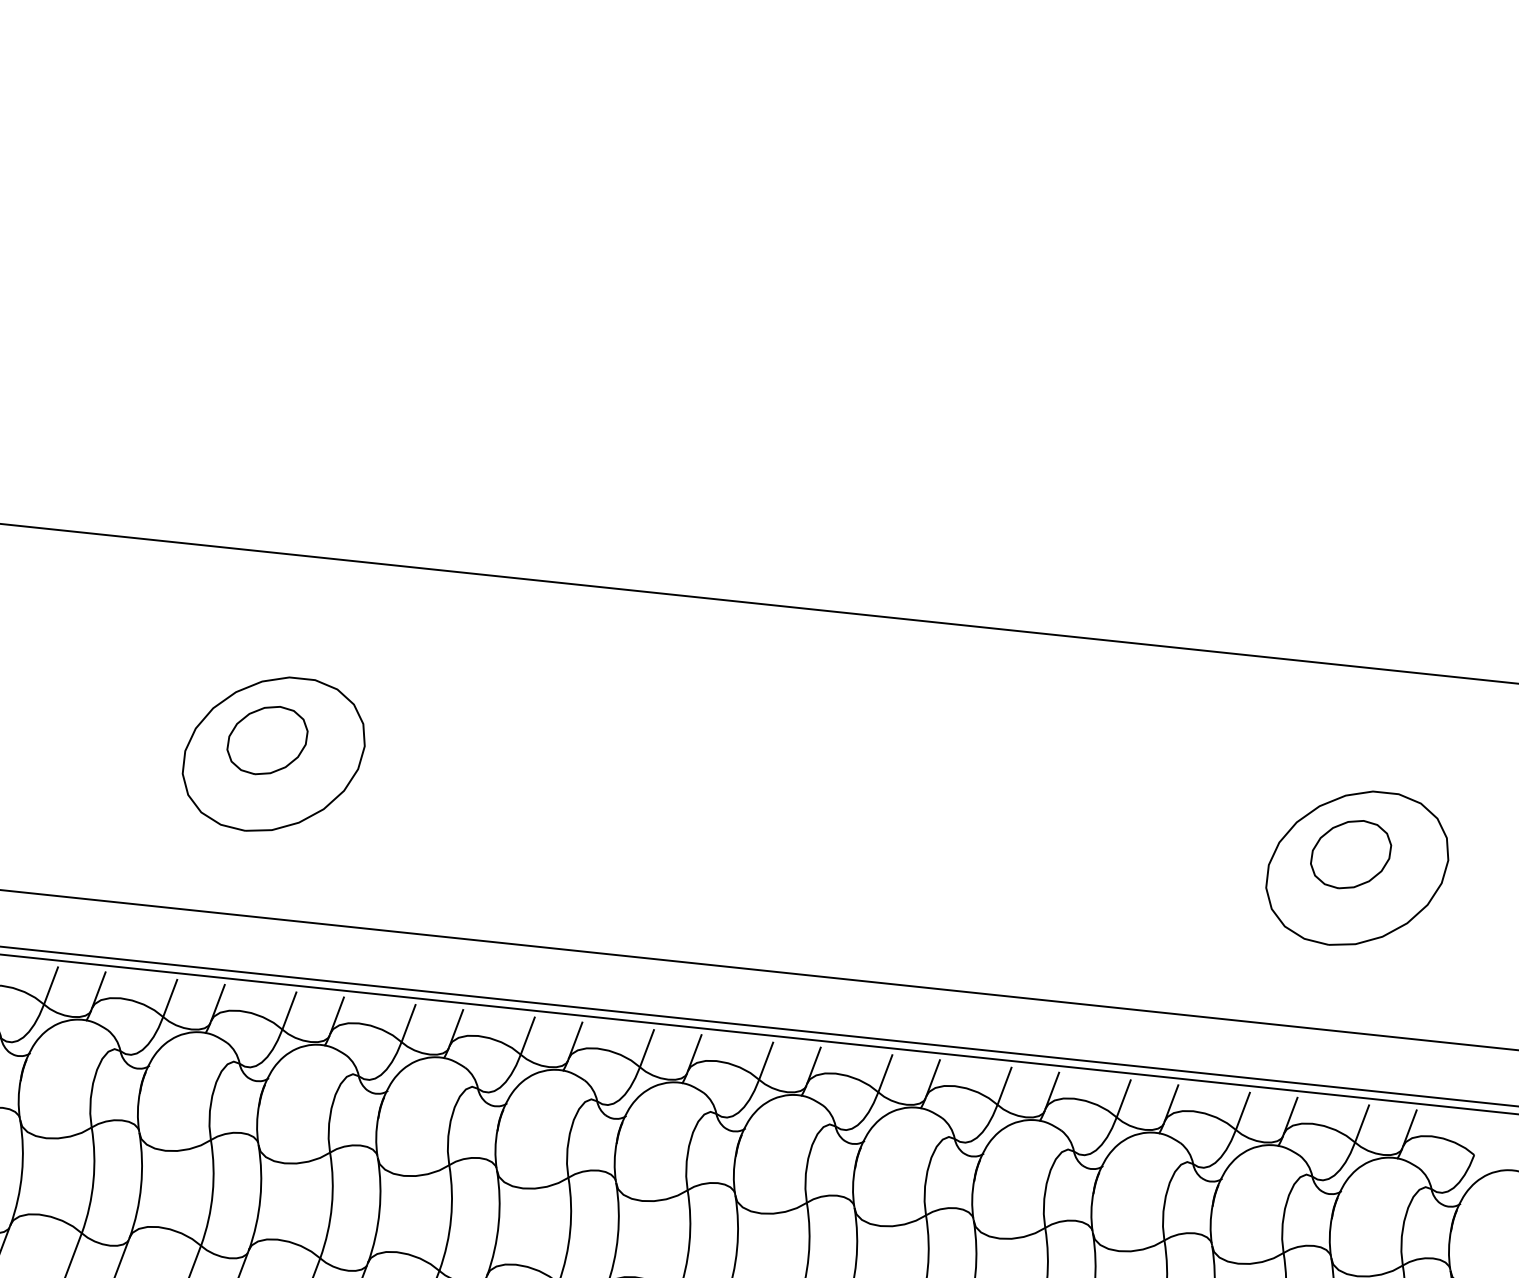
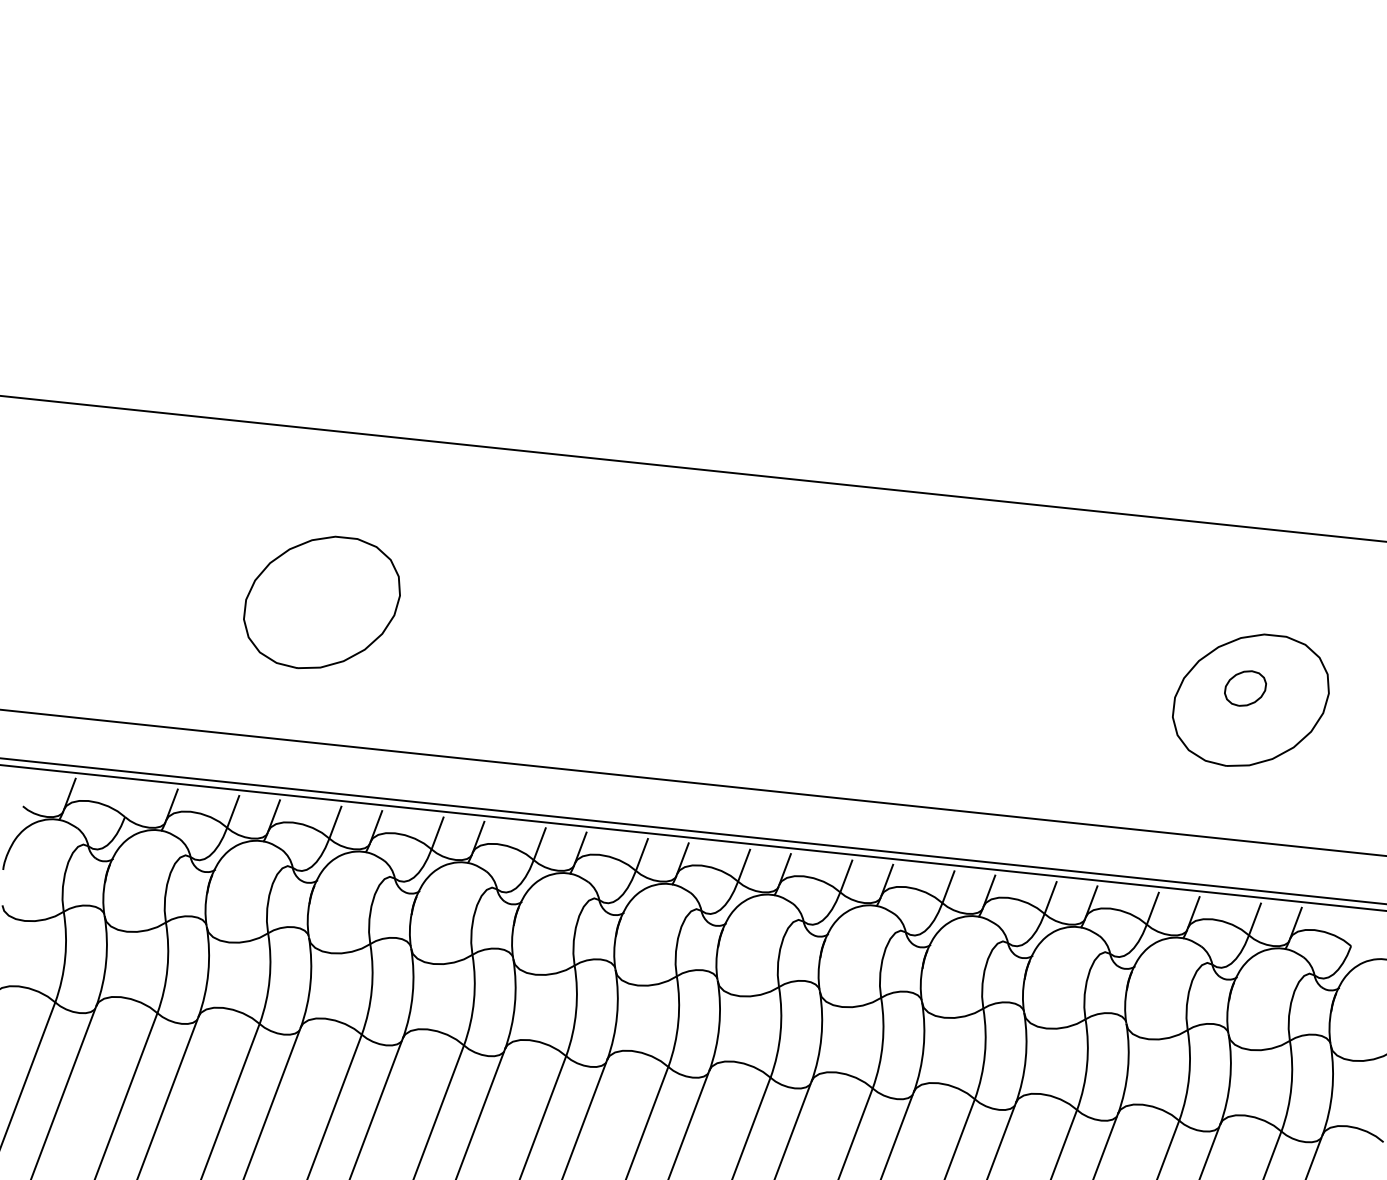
part: (267, 740) -> (316, 590), removed
part: (1351, 854) -> (1245, 688), size x0.6
line: (51, 986) -> (131, 801), removed

